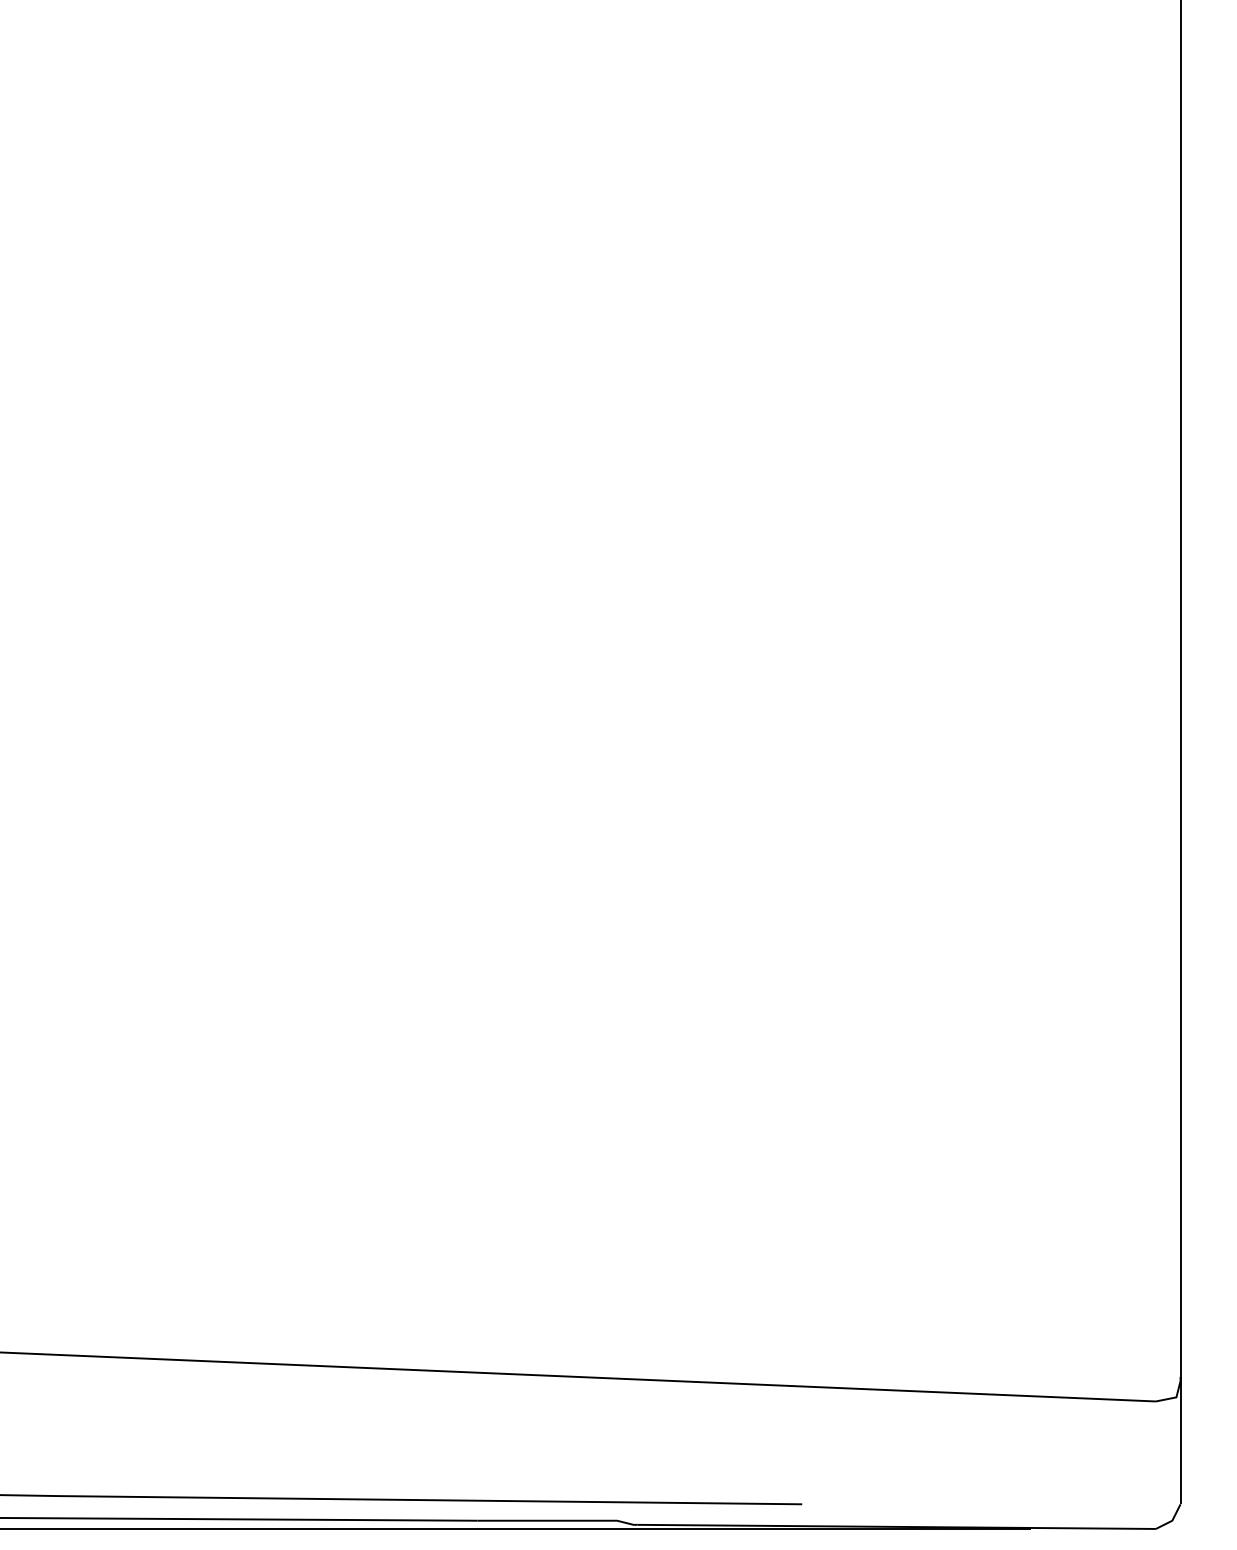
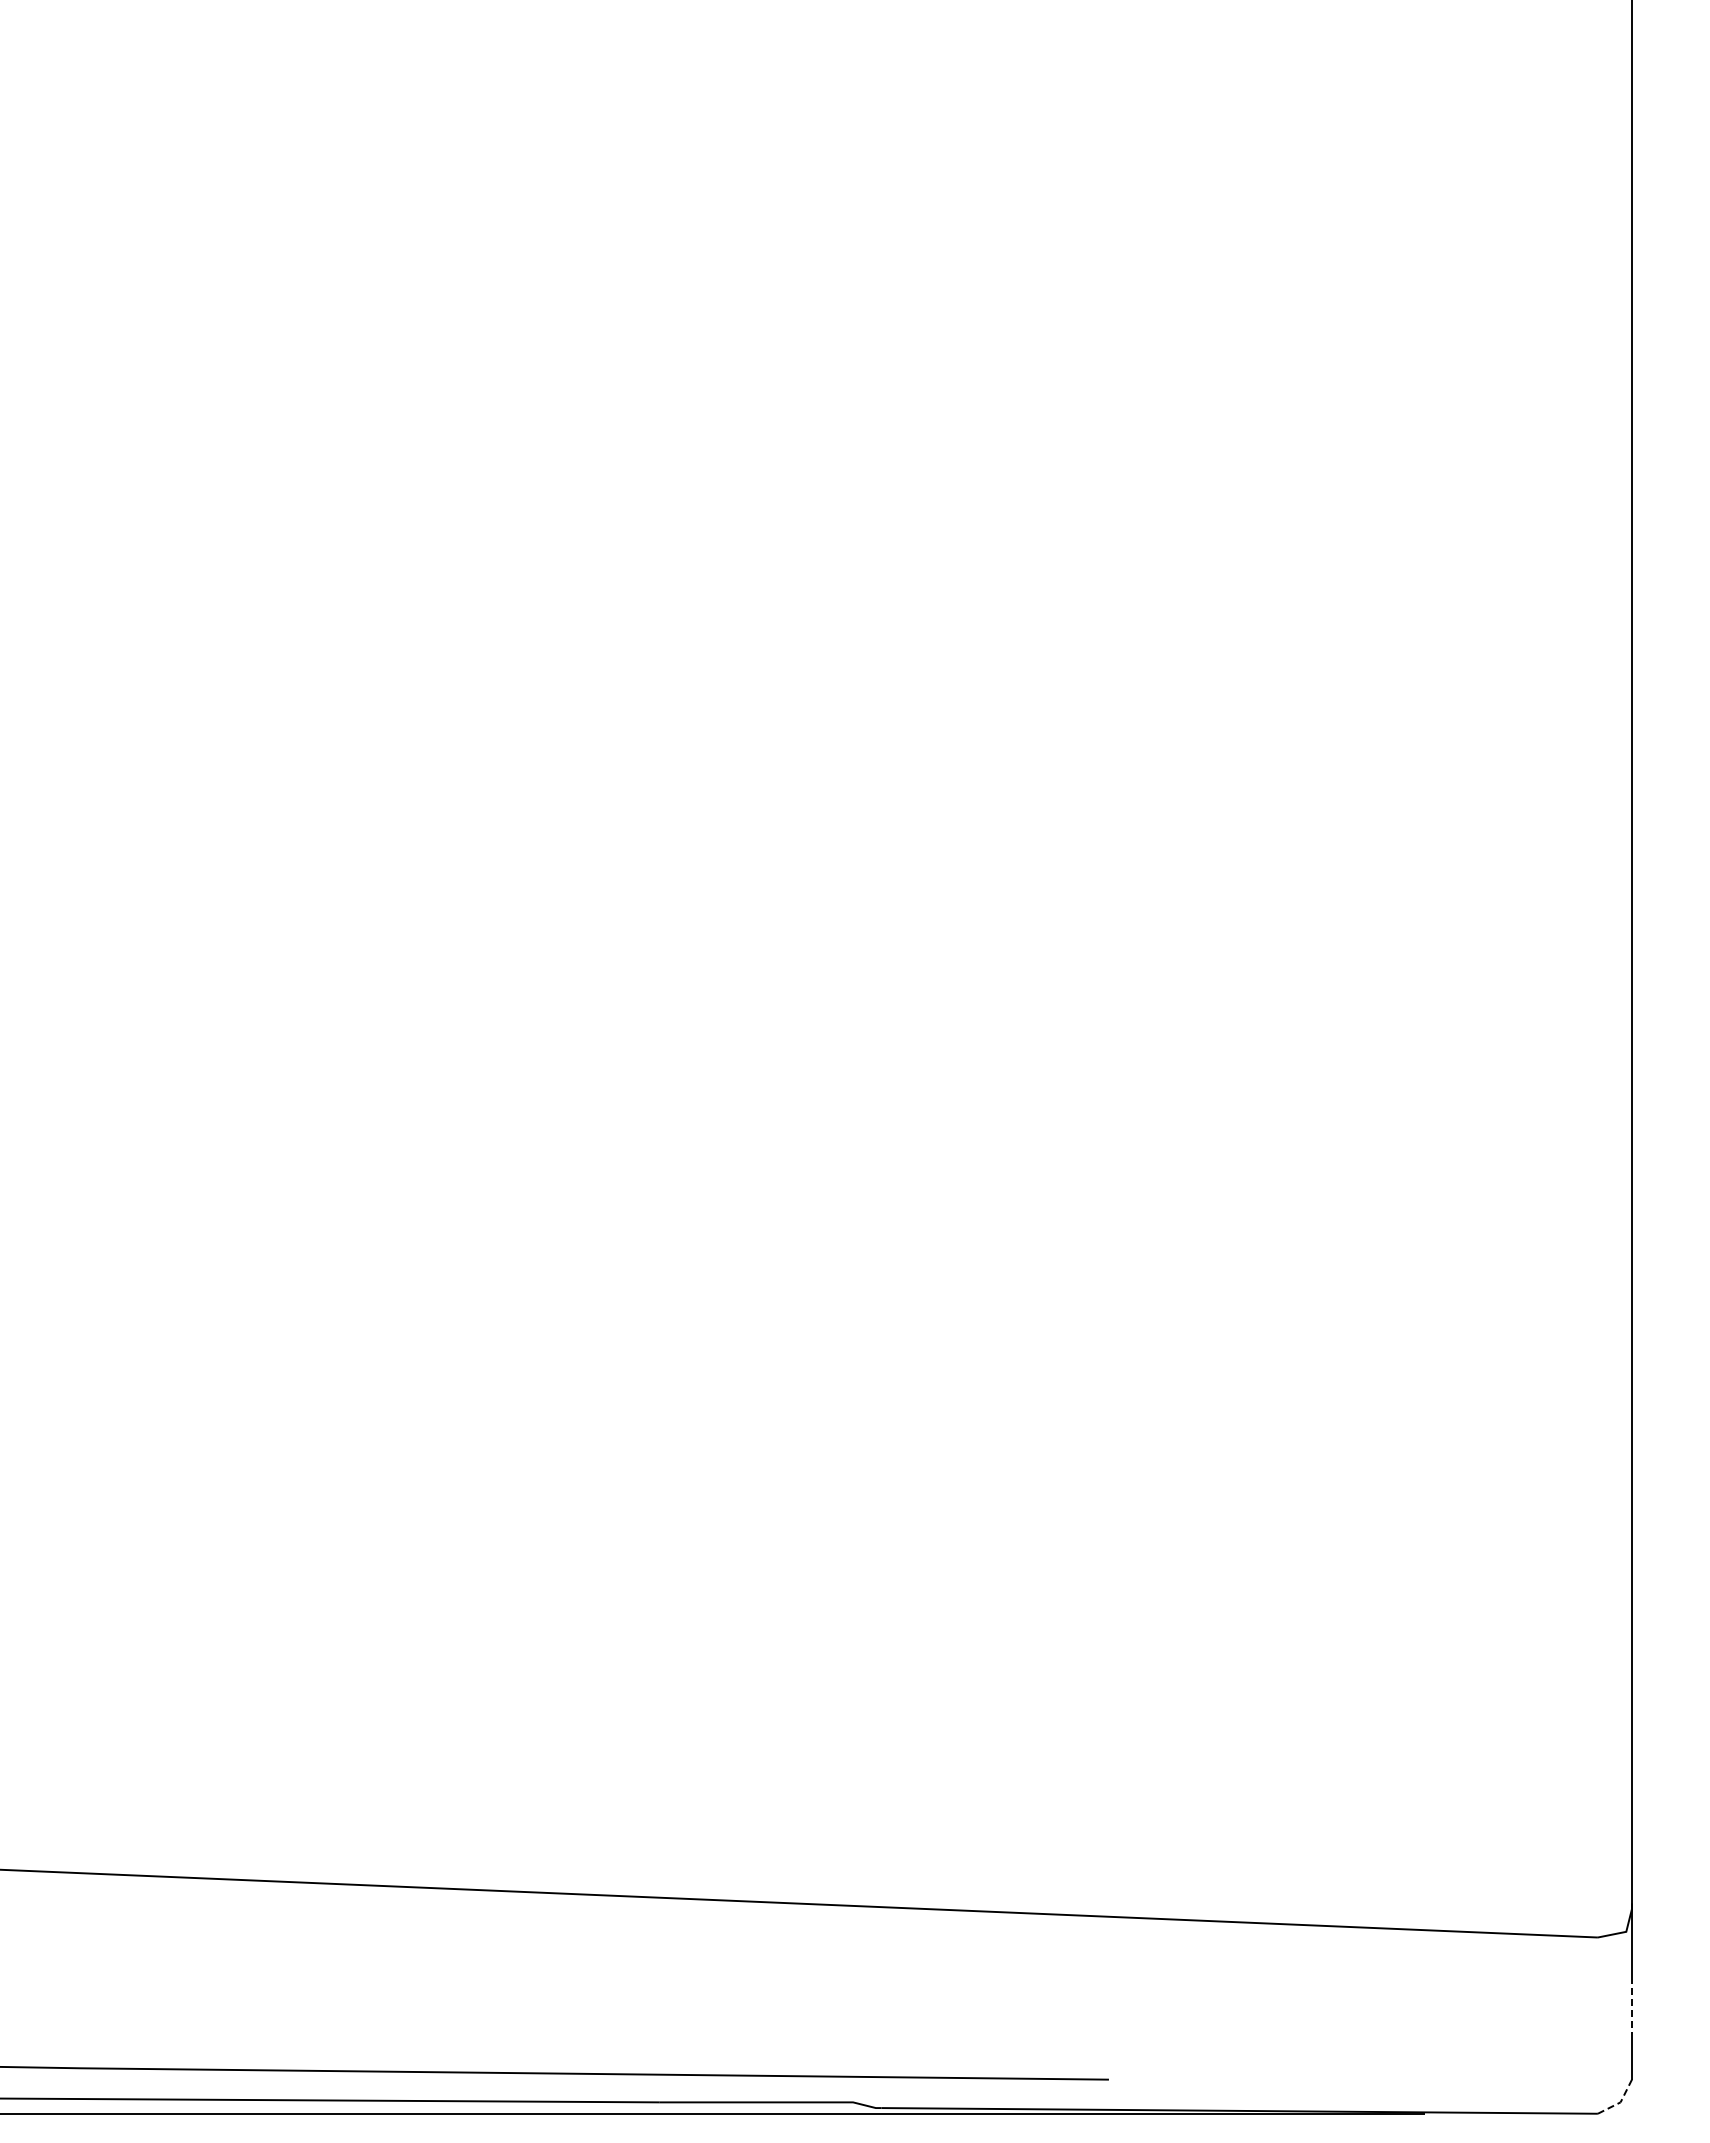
line: (1180, 1451) -> (1631, 2006), solid -> dashed
line: (1172, 1520) -> (1620, 2102), solid -> dashed

